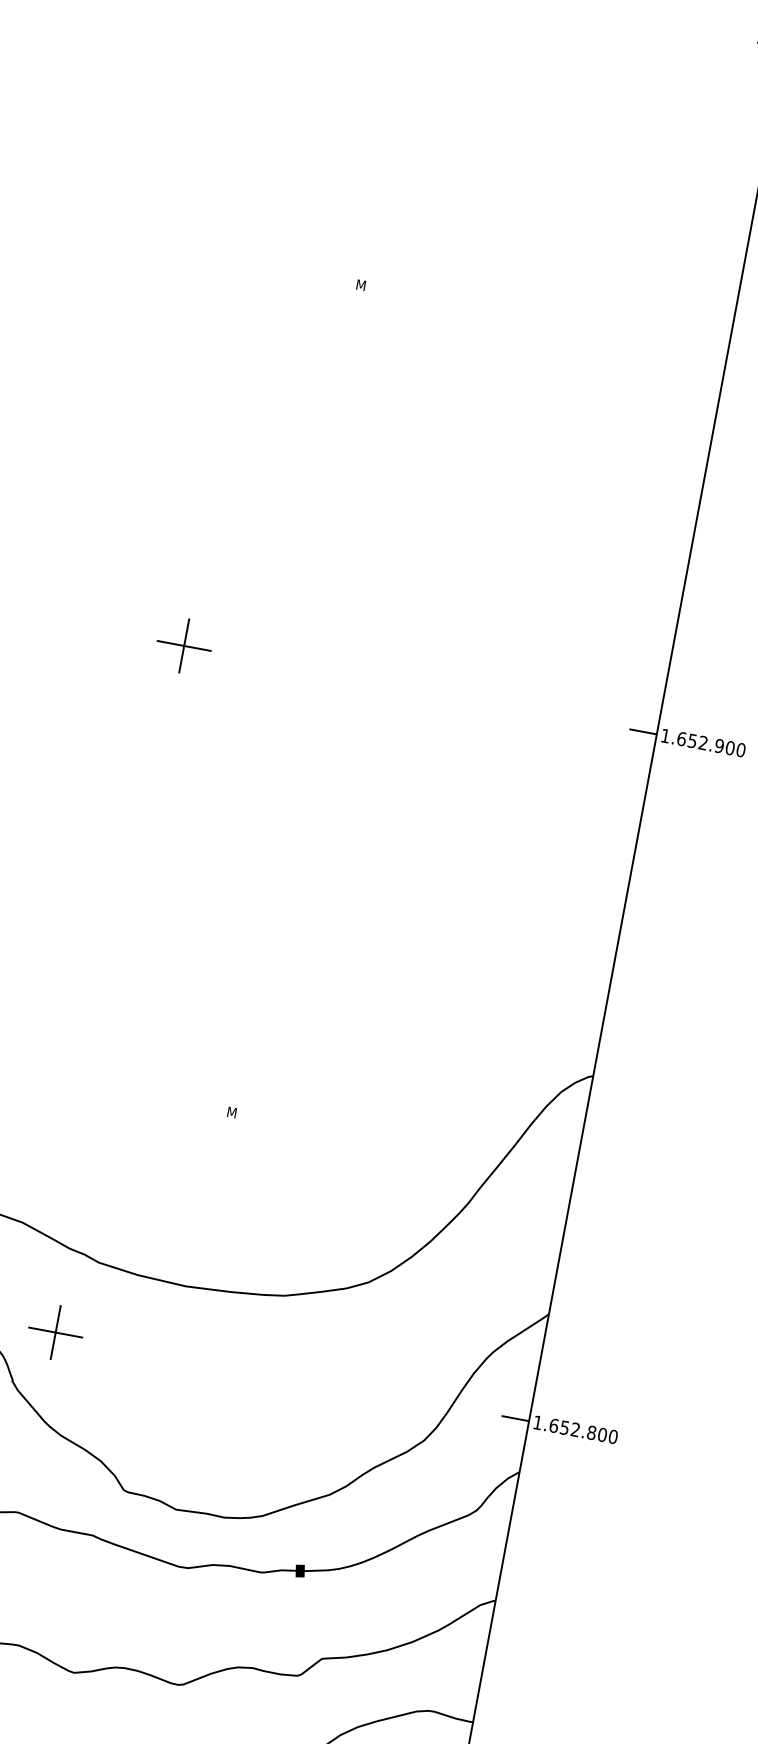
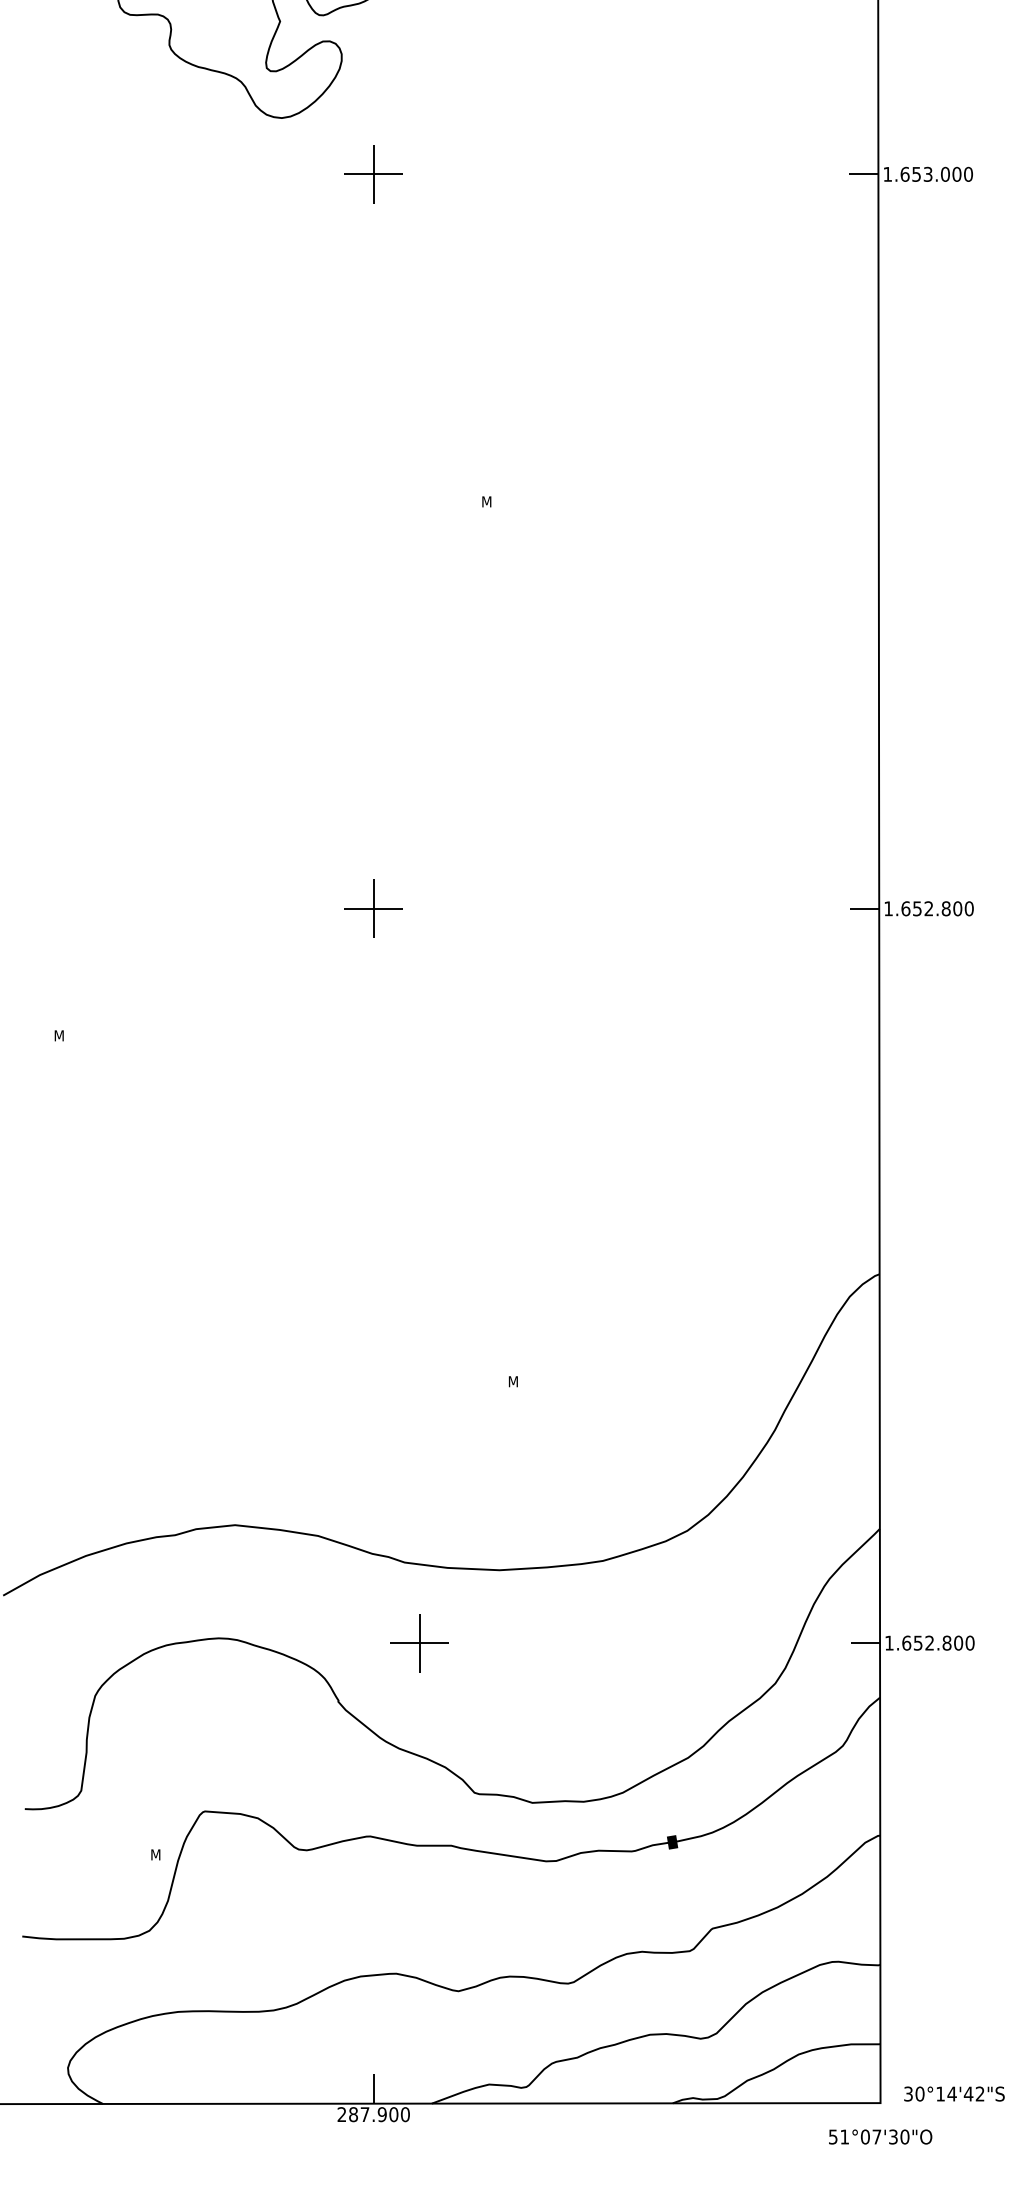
text: (718, 745) -> (945, 908), 1.652.900 -> 1.652.800
part: (55, 1332) -> (419, 1643), moved

